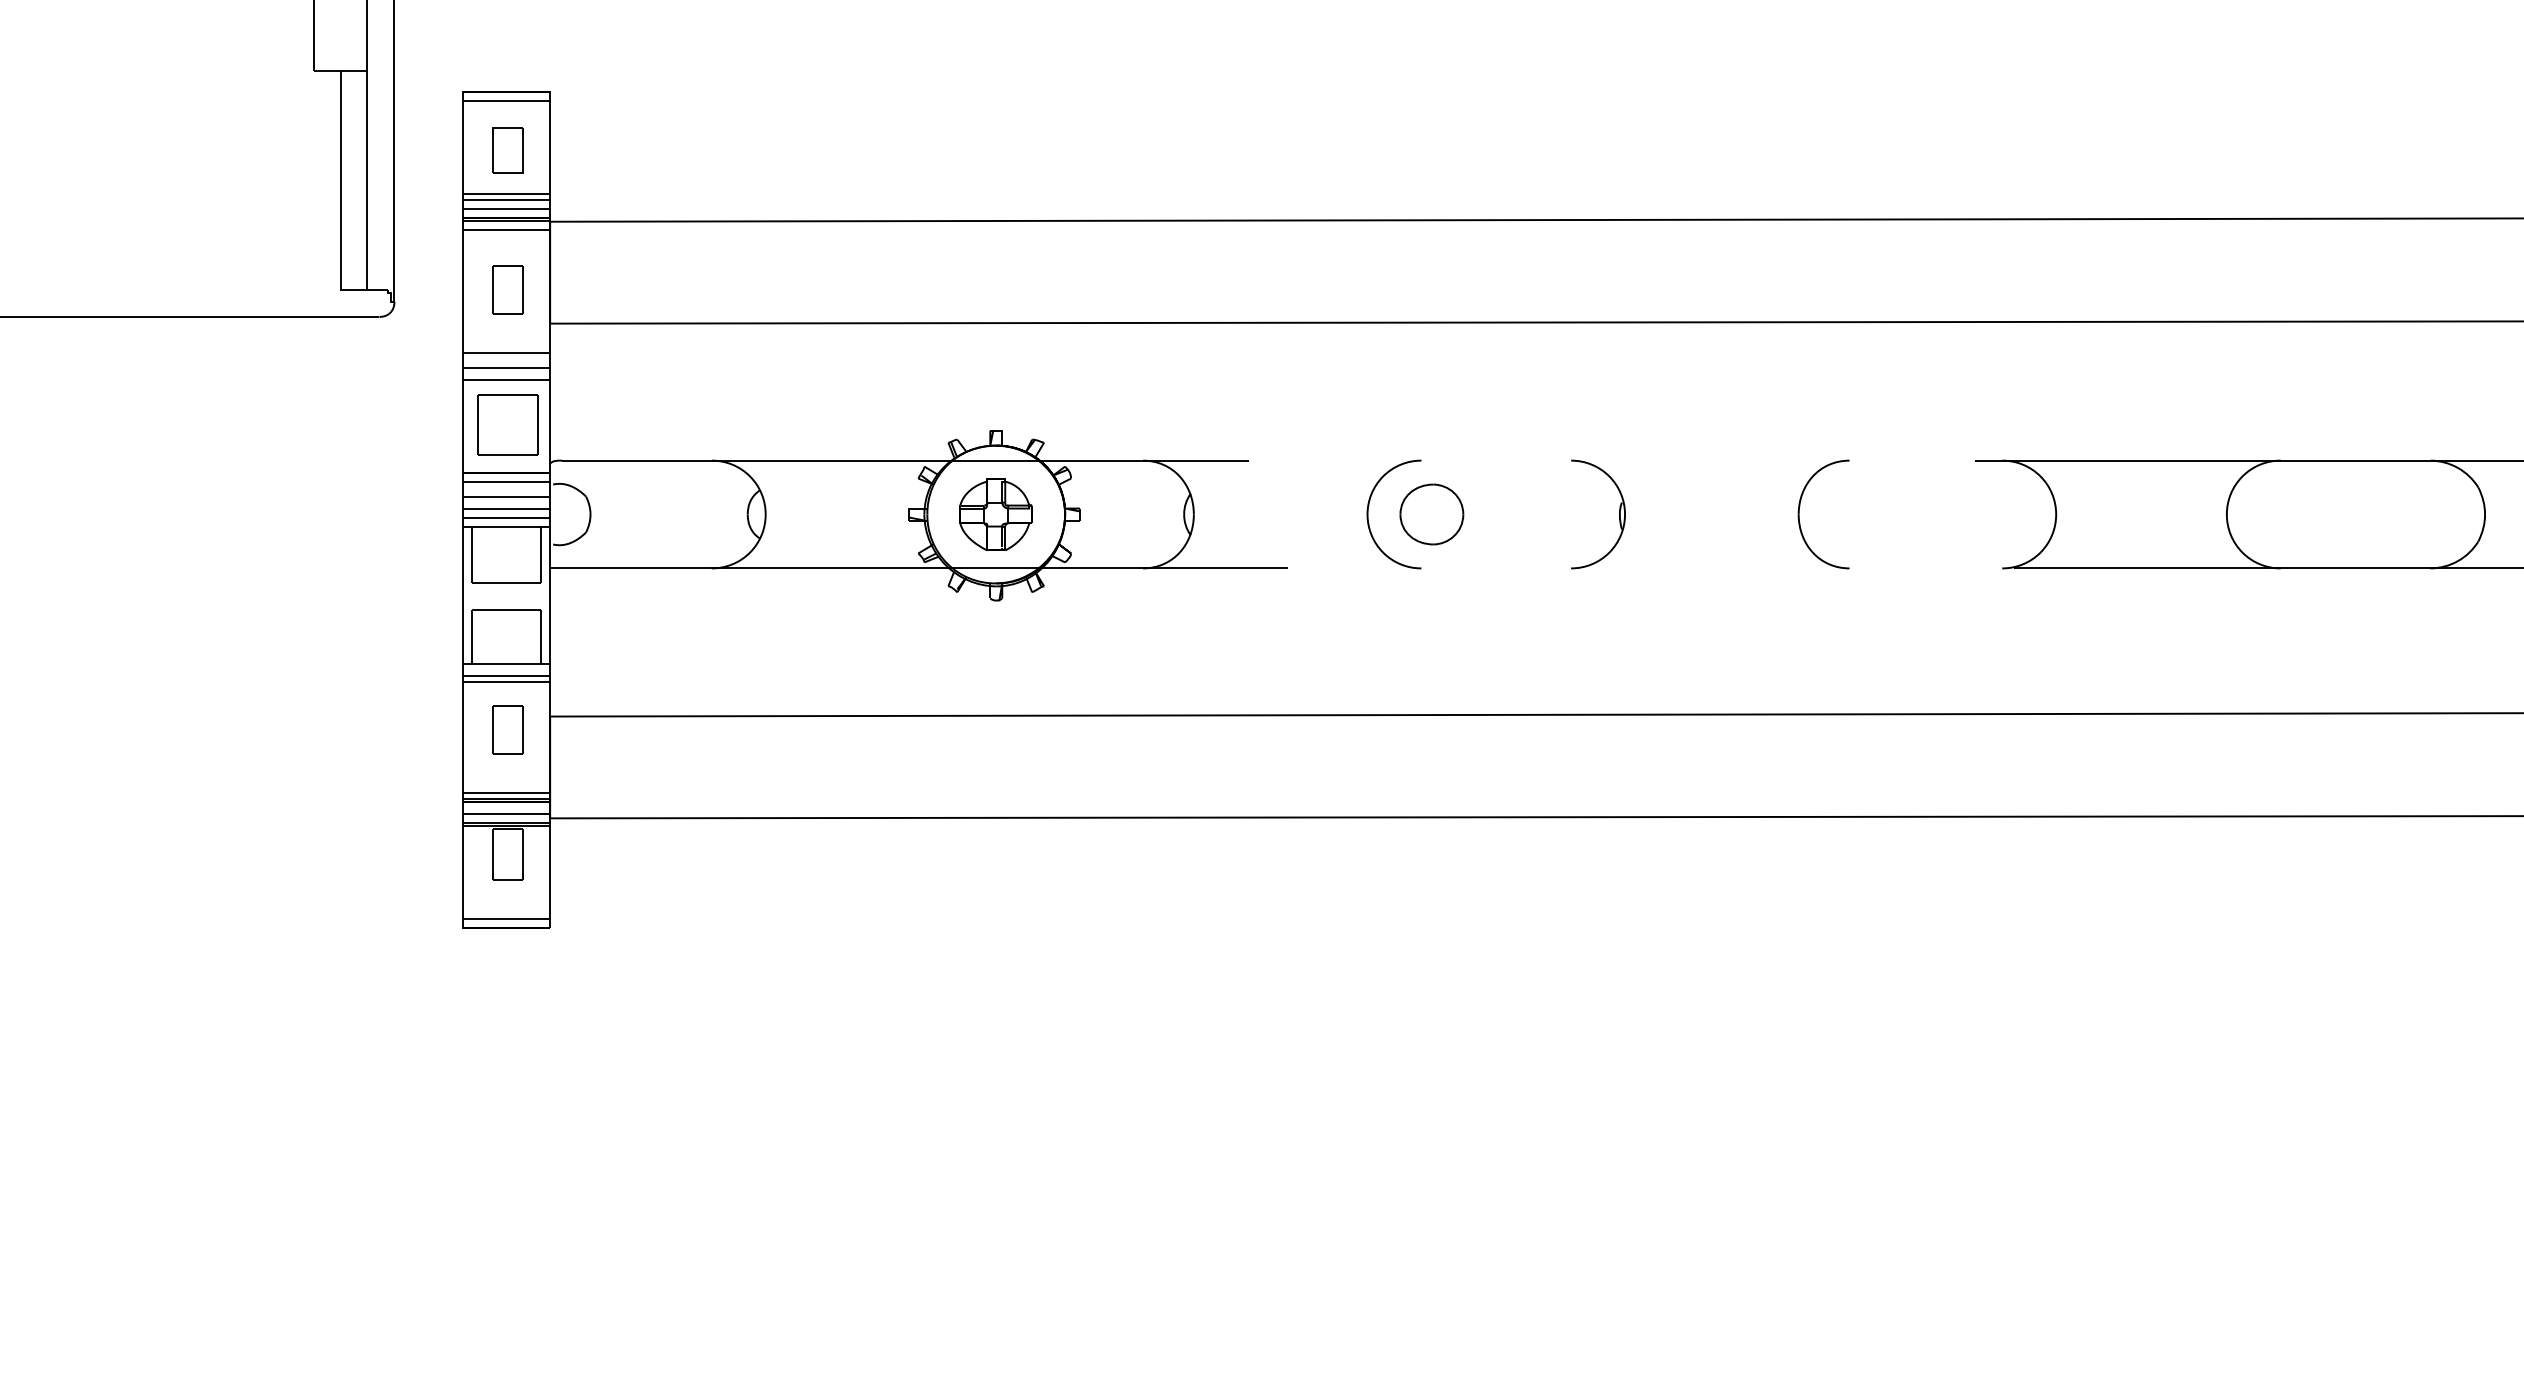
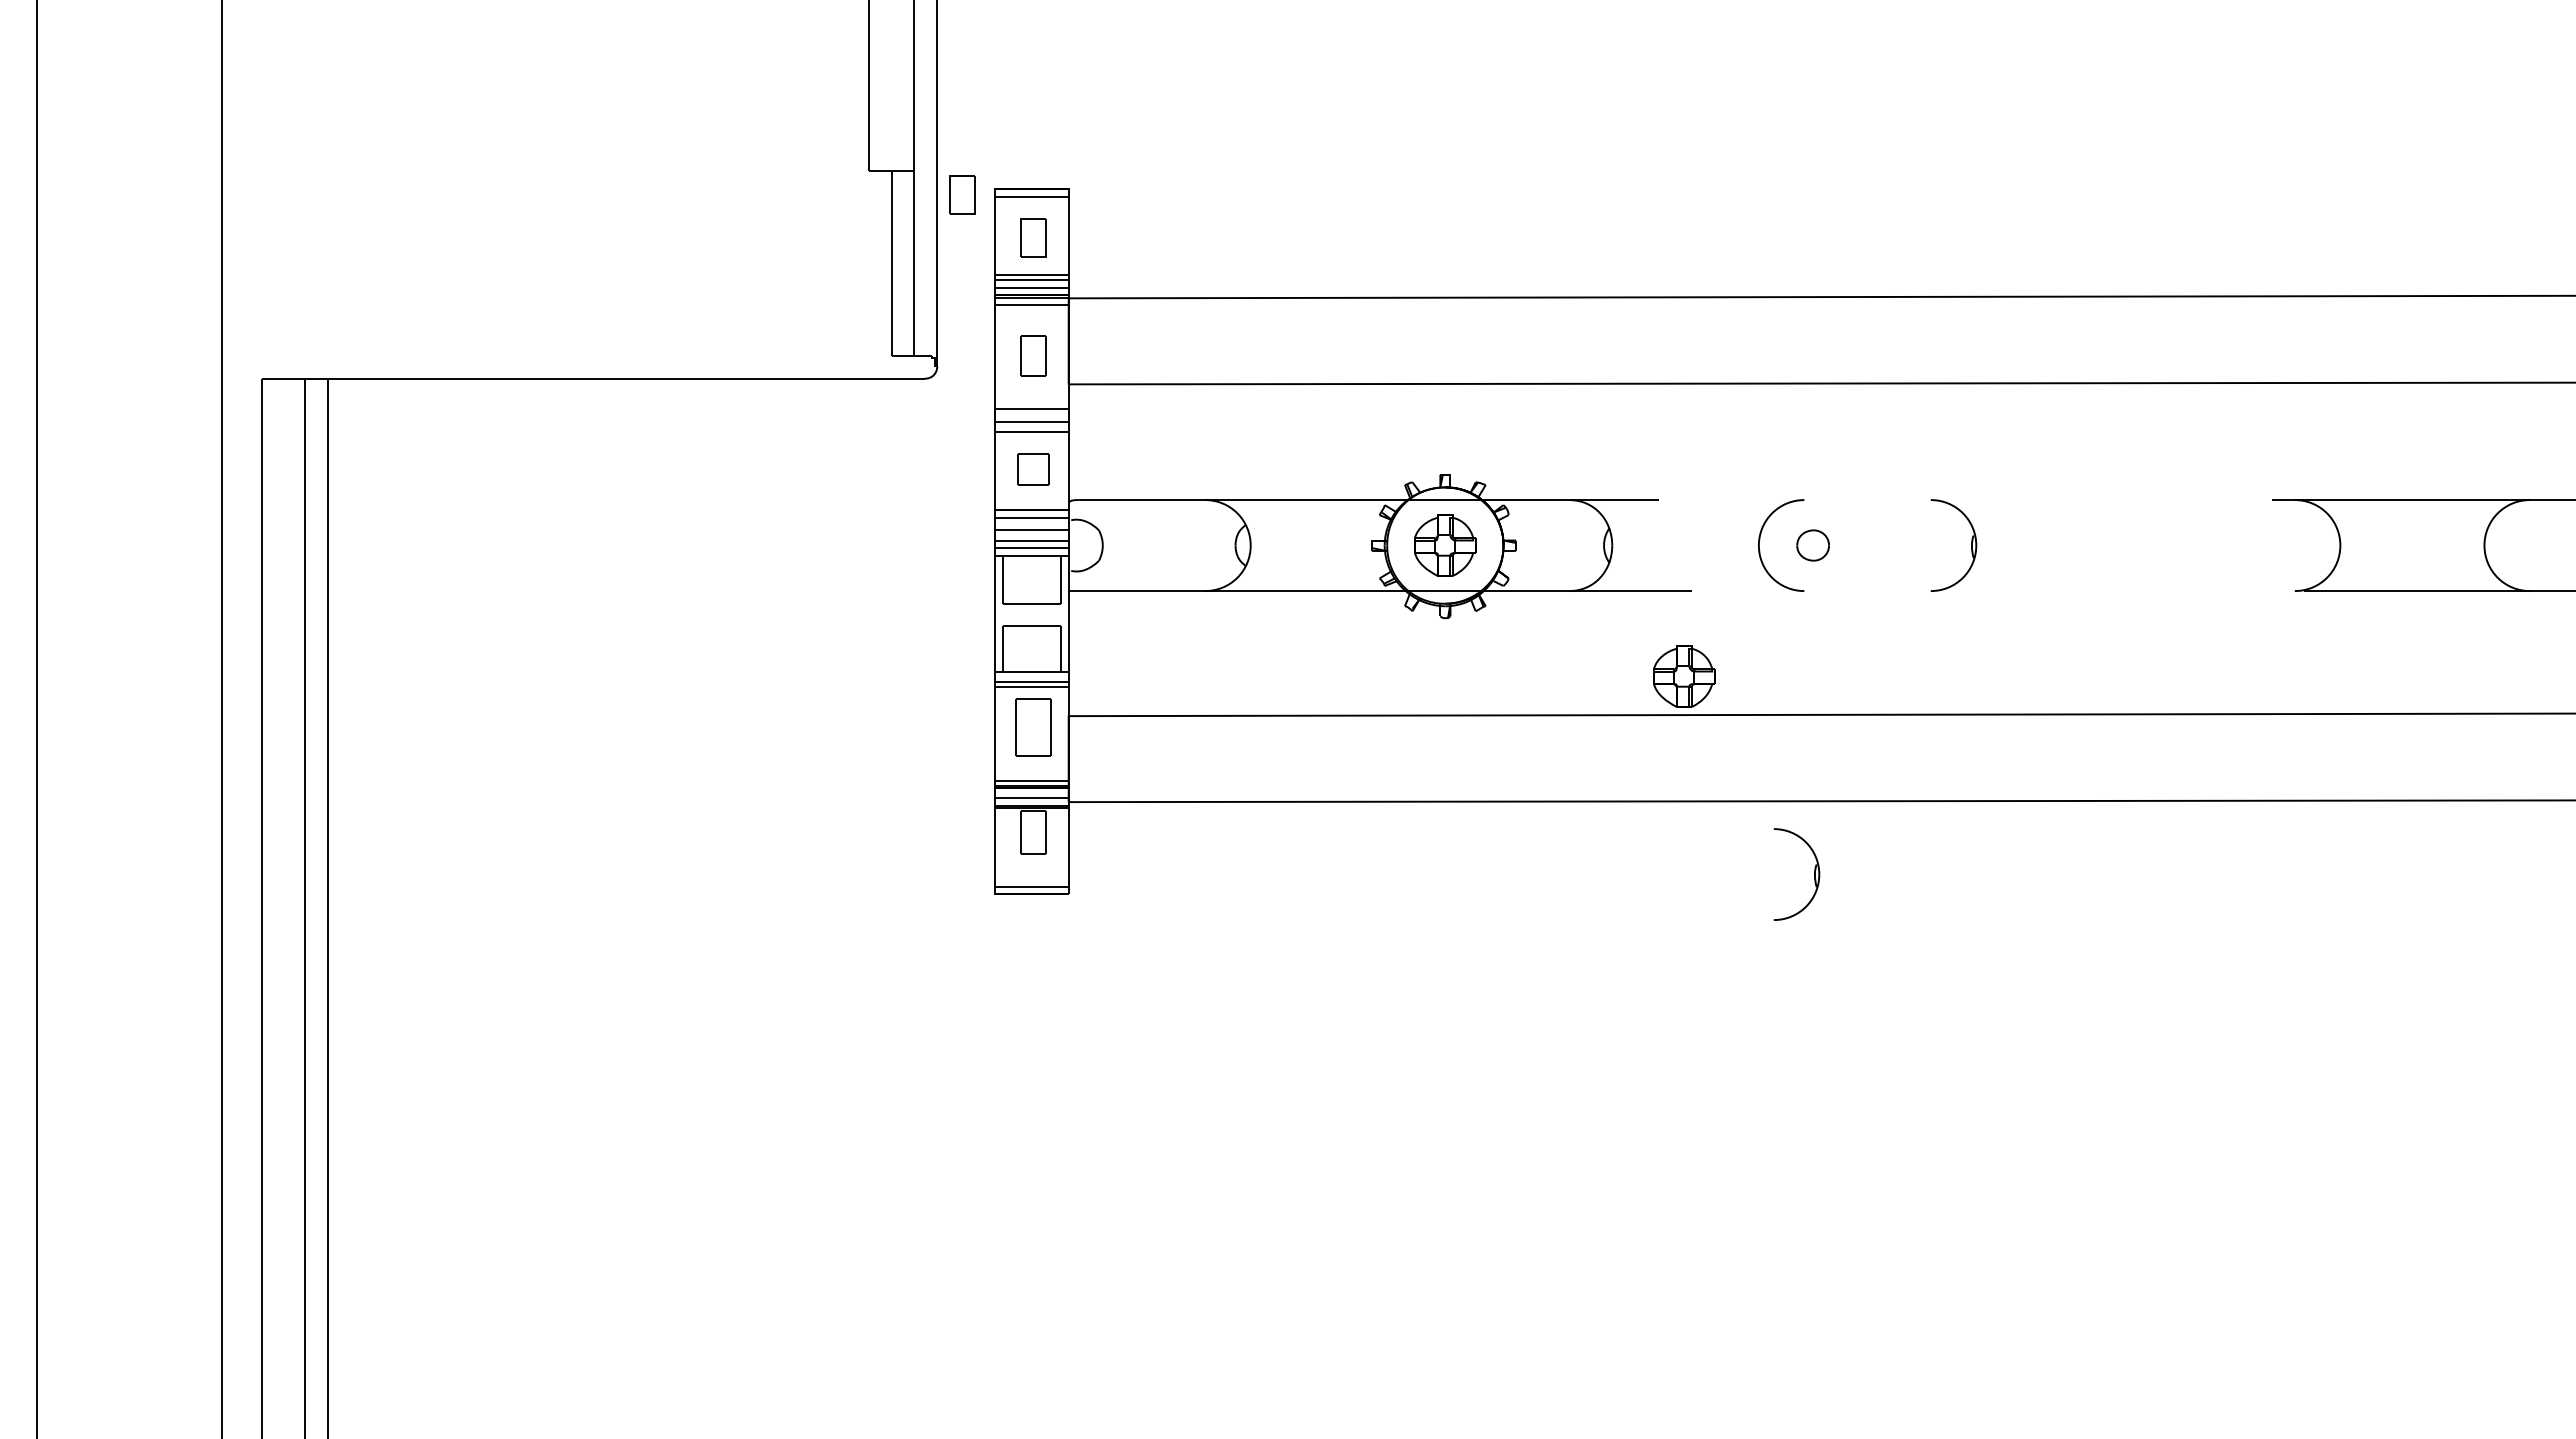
part: (424, 98) -> (962, 194), added
part: (508, 424) -> (1033, 469), size x0.6
part: (1800, 508) -> (2124, 540), removed
part: (1431, 514) -> (1812, 545), size x0.6
part: (1279, 669) -> (1684, 676), added
part: (508, 729) -> (1033, 727), size x1.4
part: (1433, 904) -> (1814, 874), added

